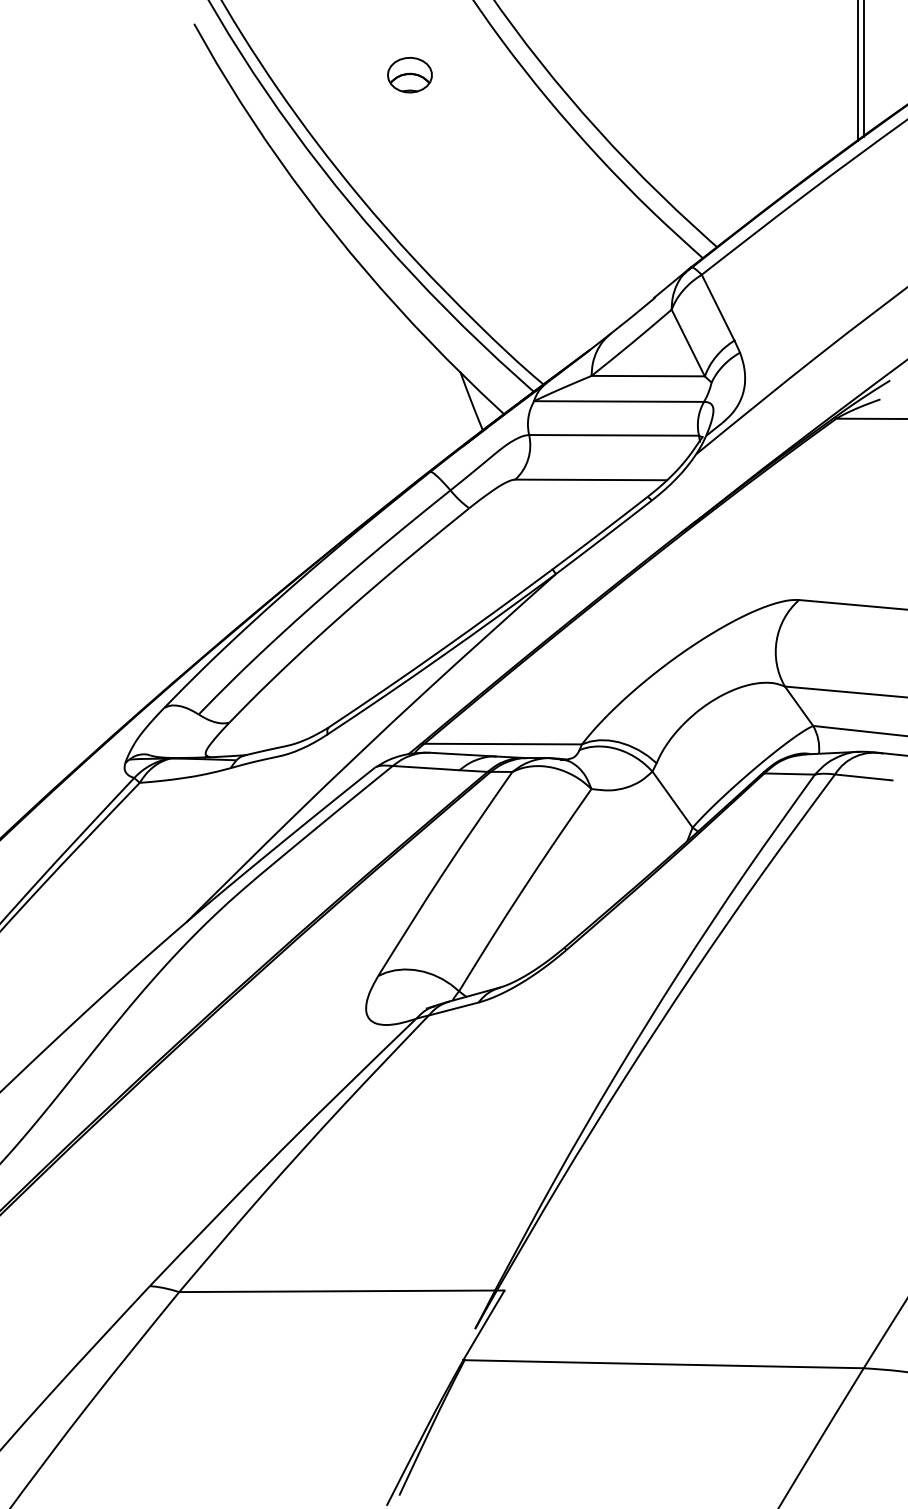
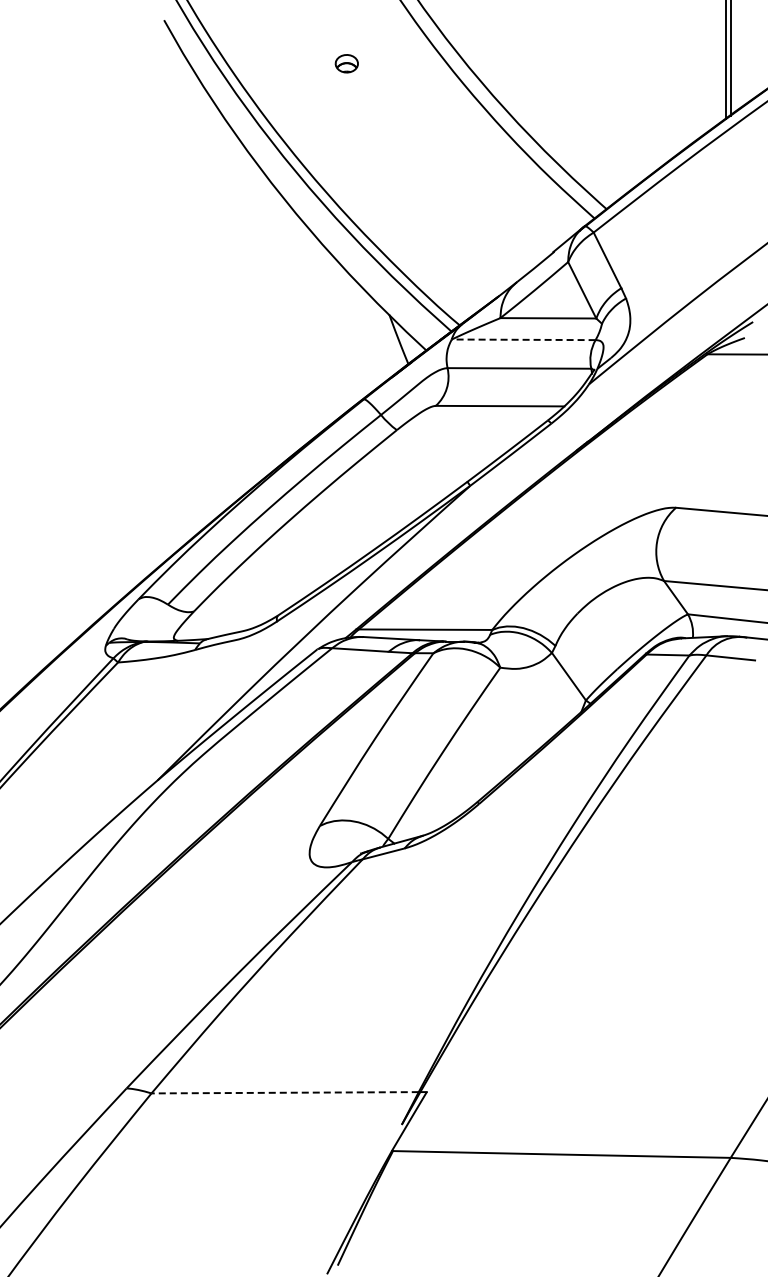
part: (409, 75) -> (346, 63), size x0.6
line: (618, 401) -> (523, 339), solid -> dashed
line: (337, 1290) -> (285, 1092), solid -> dashed

